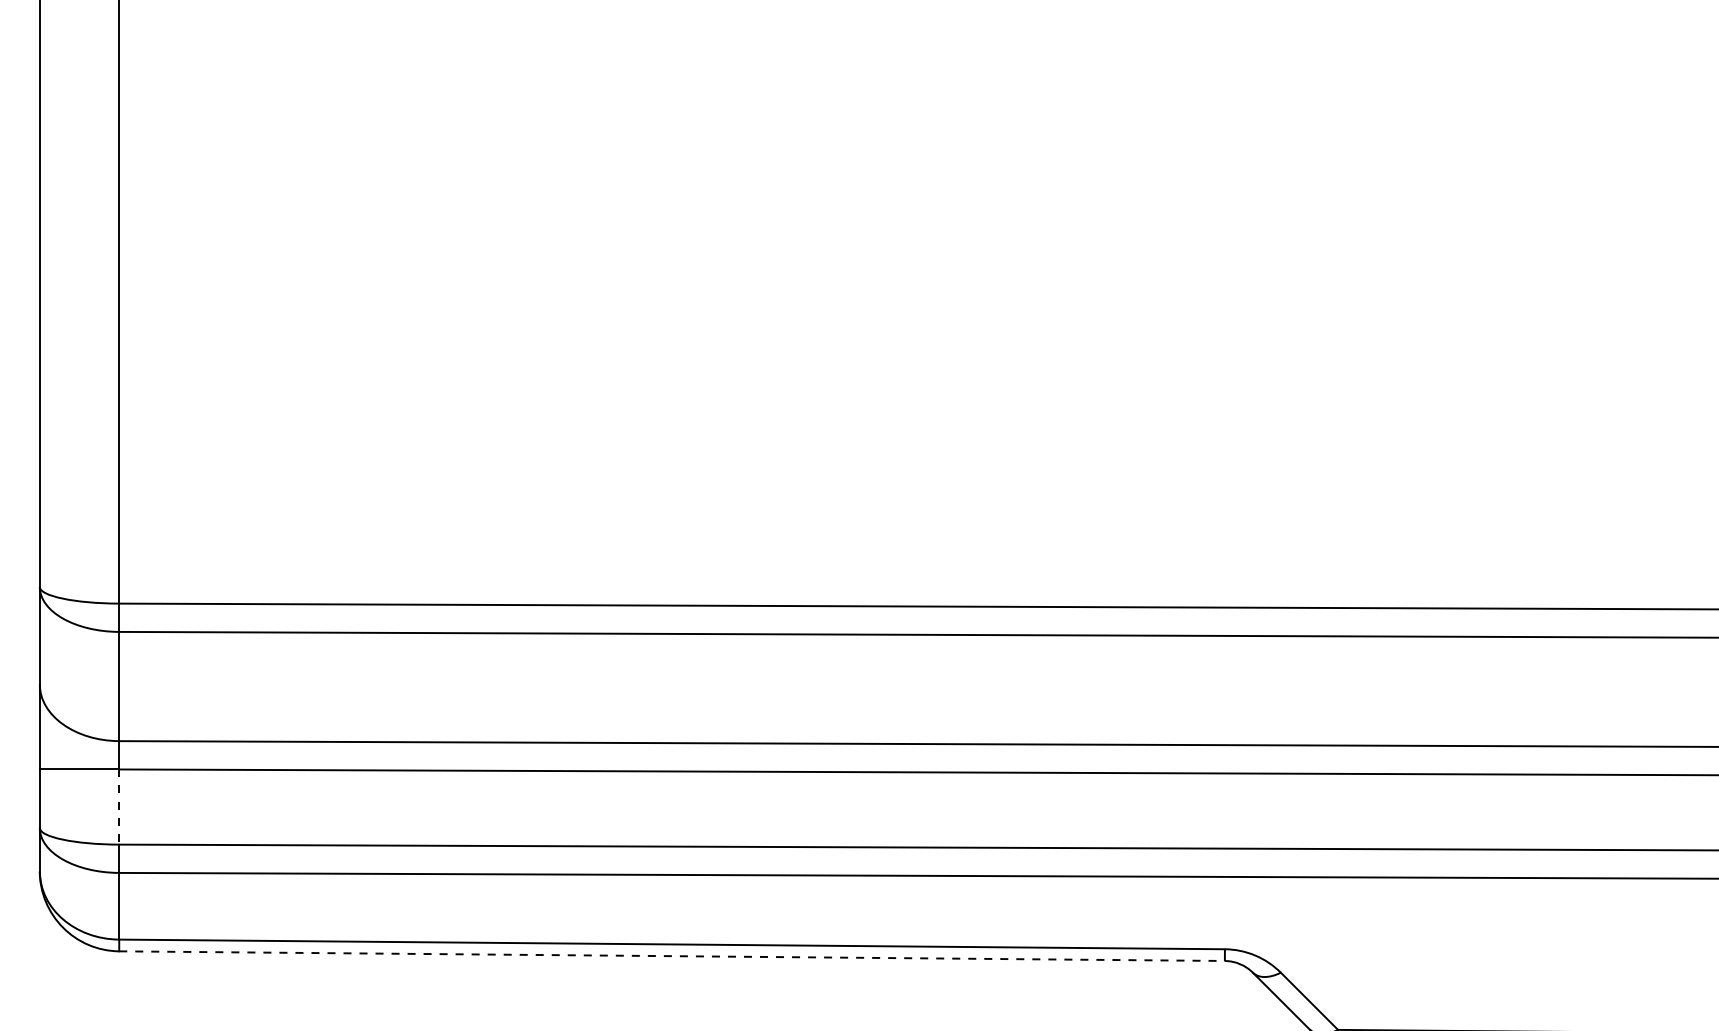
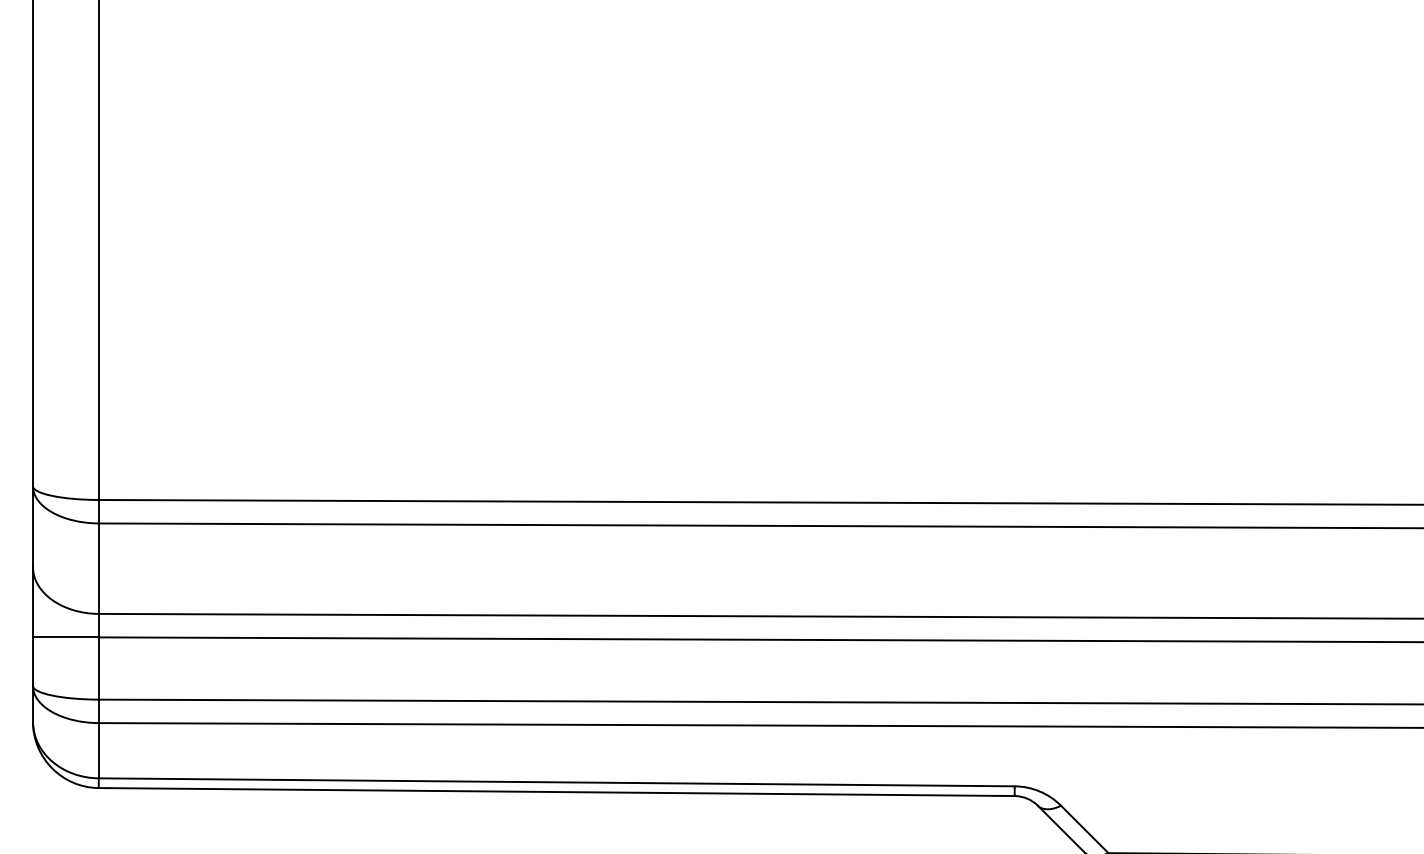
line: (119, 807) -> (98, 668), dashed -> solid
line: (672, 956) -> (557, 792), dashed -> solid

